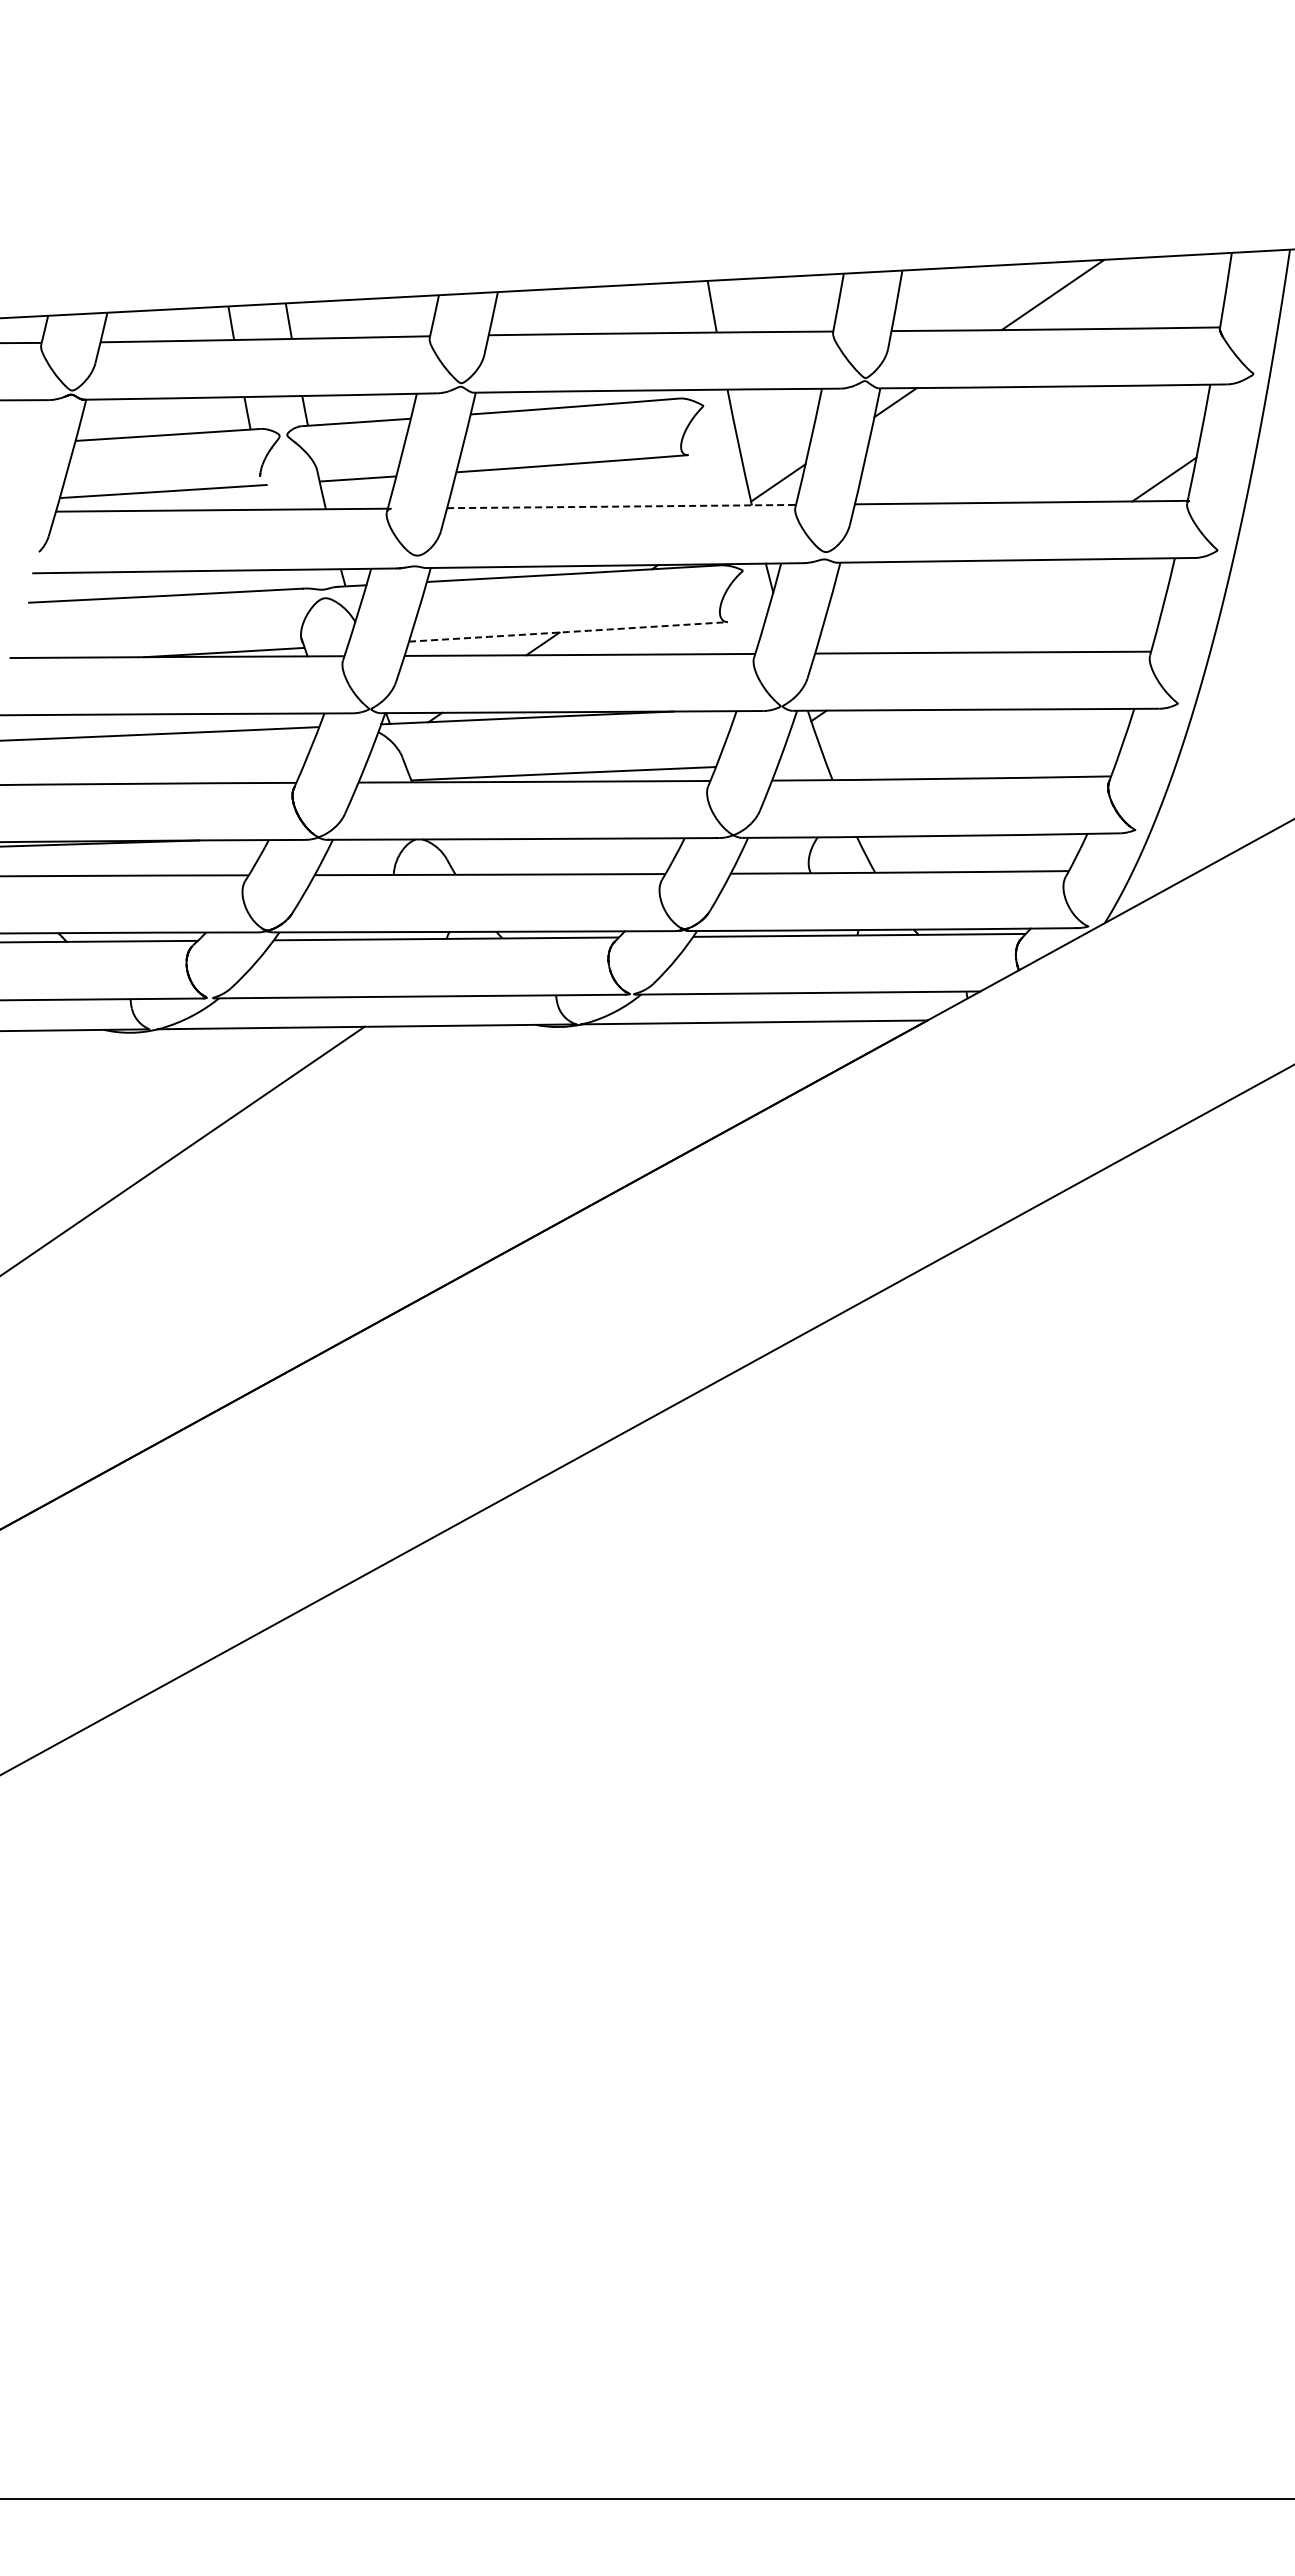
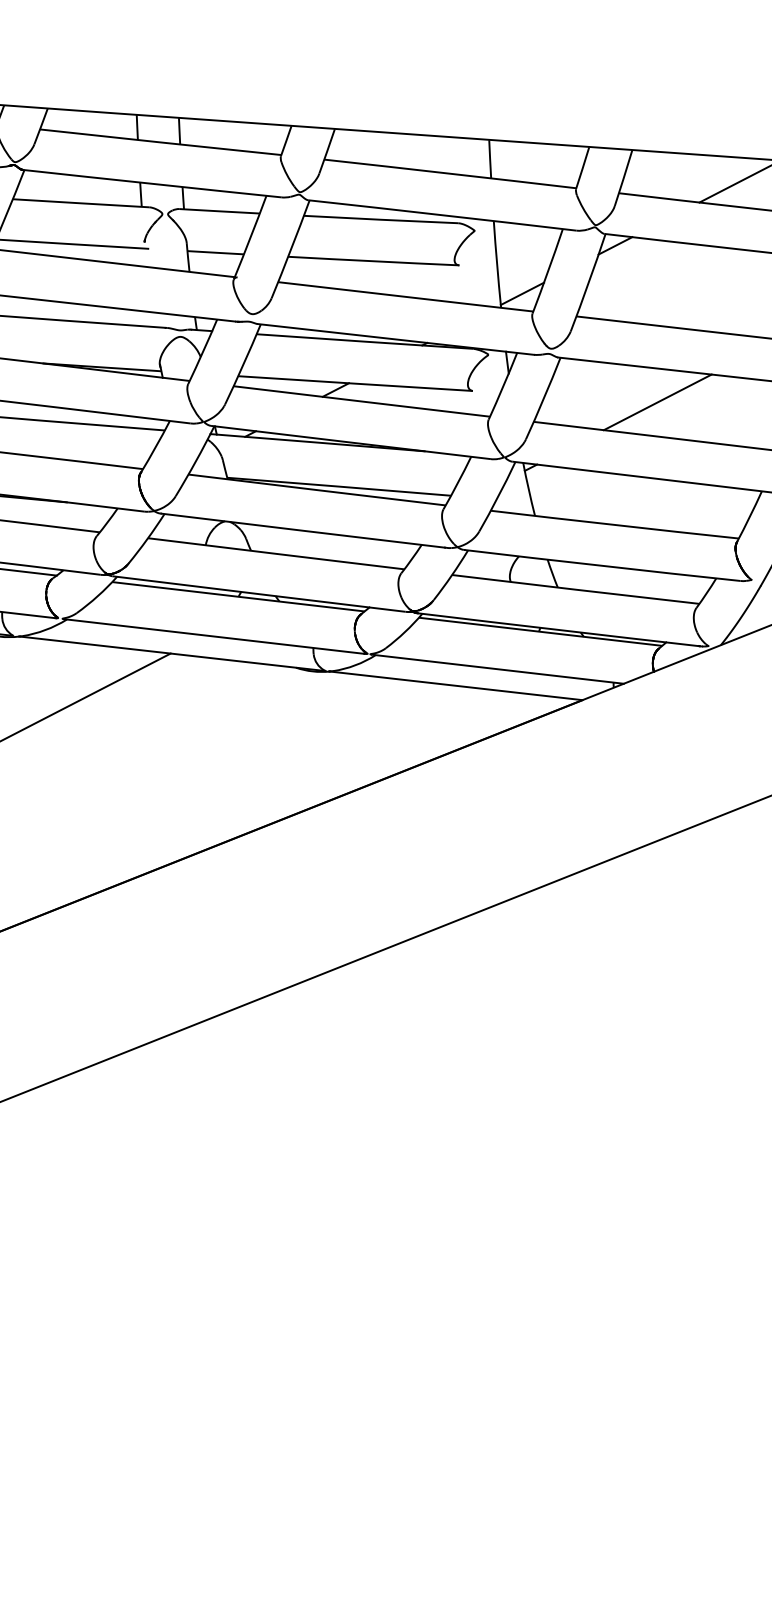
arc: (621, 506) -> (405, 296), dashed -> solid
line: (978, 606) -> (657, 402), added
arc: (568, 632) -> (355, 384), dashed -> solid

